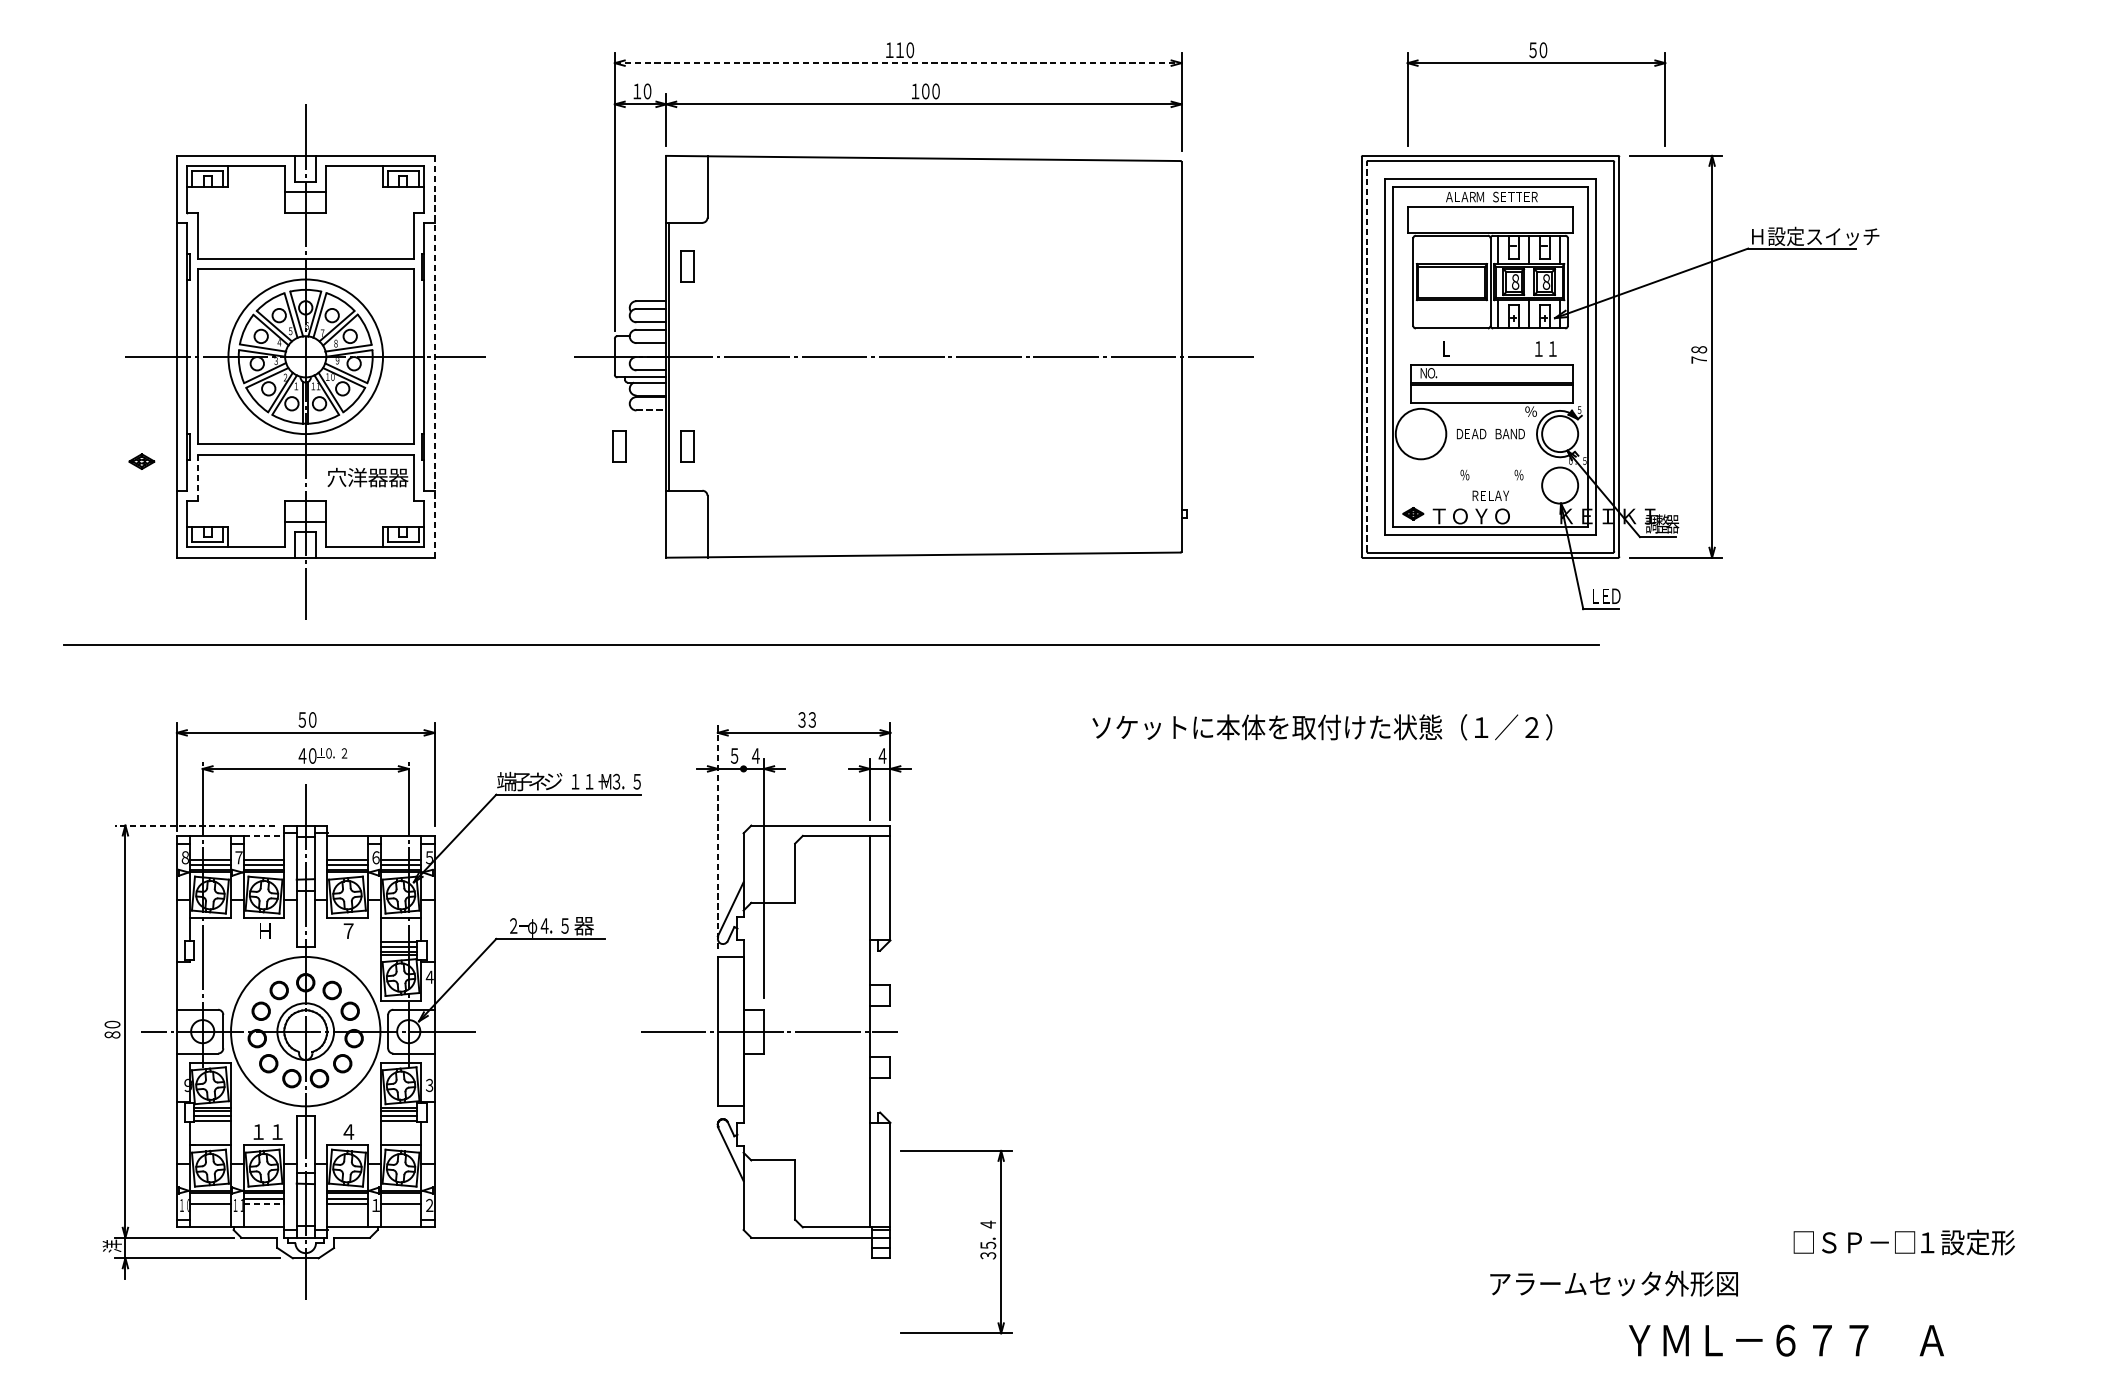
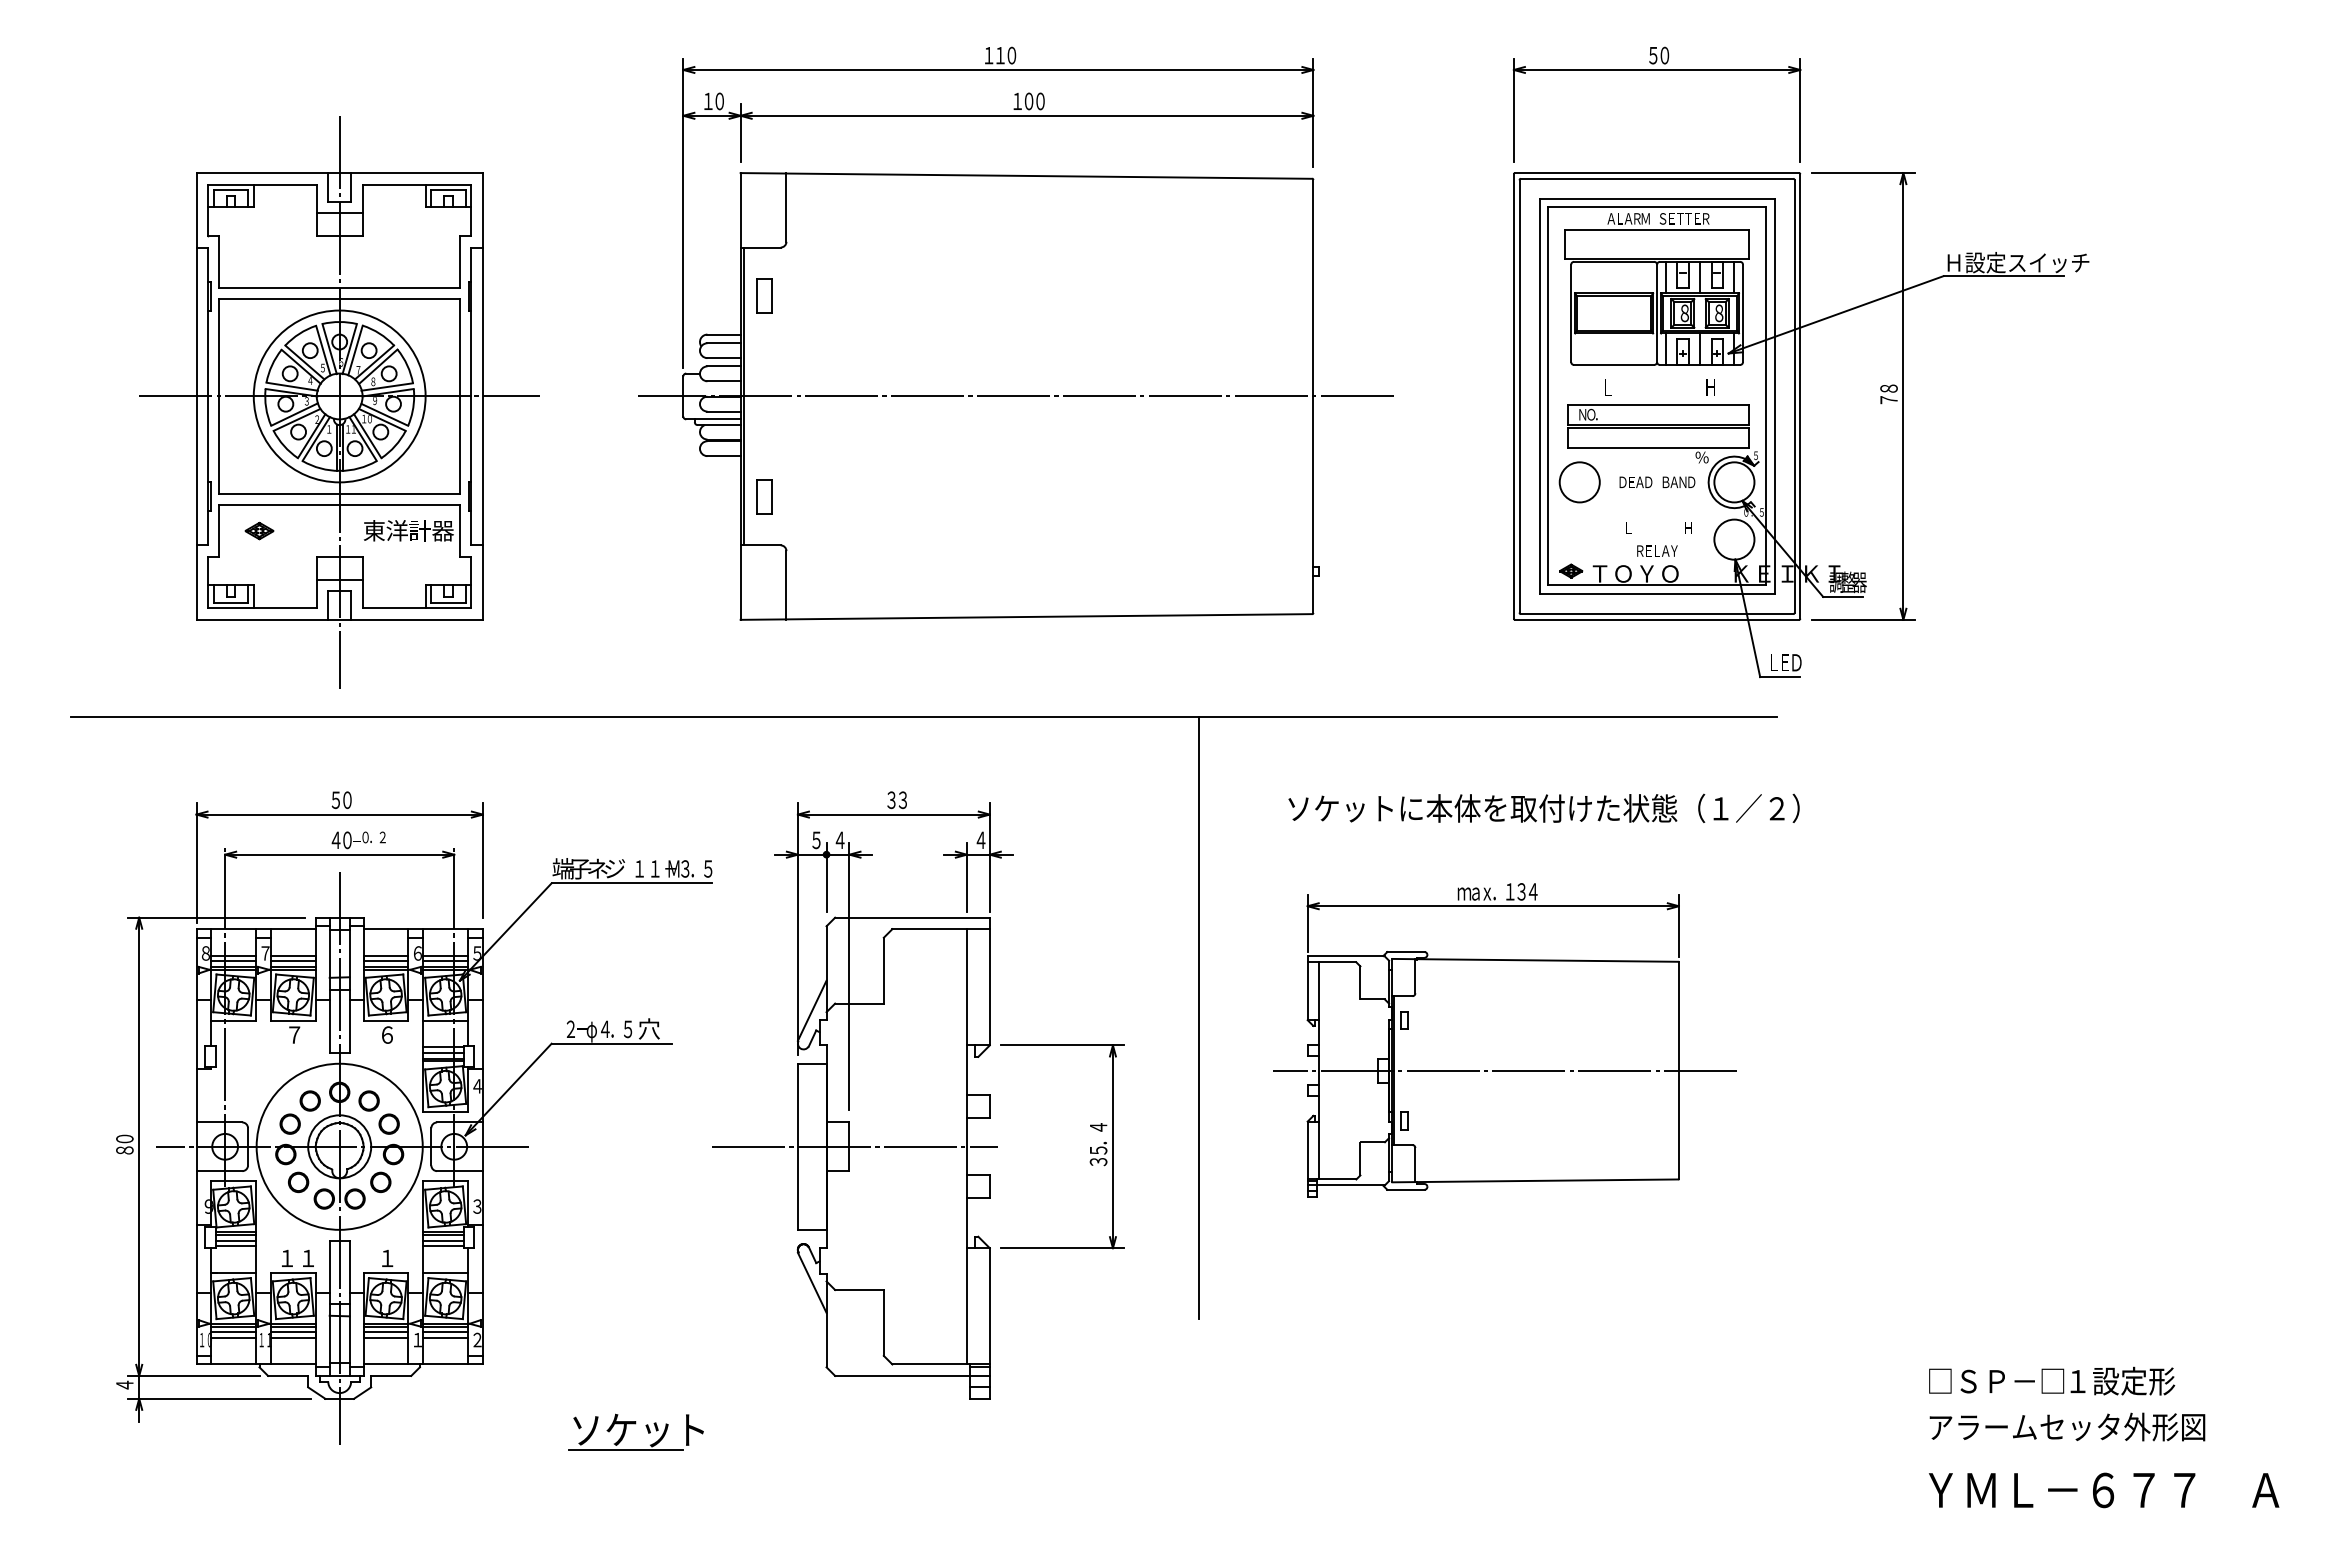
line: (898, 62) -> (998, 69), dashed -> solid
part: (1535, 63) -> (1656, 70), moved
text: (1545, 348) -> (1718, 387), １１ -> Ｈ
line: (434, 356) -> (482, 396), dashed -> solid
line: (1366, 356) -> (1519, 396), dashed -> solid
line: (651, 410) -> (724, 456), dashed -> solid
circle: (1420, 434) -> (1579, 482), size x0.71
part: (619, 446) -> (688, 496), removed
part: (141, 461) -> (259, 530), moved
text: (1464, 474) -> (1628, 527), ％ -> Ｌ
text: (1518, 474) -> (1688, 527), ％ -> Ｈ
text: (377, 477) -> (419, 530), 器 -> 計
line: (197, 478) -> (219, 531), dashed -> solid
text: (336, 478) -> (373, 531), 穴 -> 東
text: (1321, 726) -> (1543, 807), moved
line: (743, 789) -> (826, 877), added
line: (194, 825) -> (216, 917), dashed -> solid
line: (717, 835) -> (797, 928), dashed -> solid
line: (264, 836) -> (293, 929), dashed -> solid
line: (1078, 915) -> (1198, 1017), added
text: (584, 925) -> (649, 1028), 器 -> 穴
text: (265, 930) -> (294, 1034), Ｈ -> ７
text: (348, 930) -> (387, 1034), ７ -> ６
part: (1353, 936) -> (1504, 1040), added
text: (348, 1132) -> (387, 1258), ４ -> １
line: (210, 1198) -> (233, 1332), added
line: (400, 1198) -> (445, 1332), added
line: (264, 1204) -> (293, 1338), dashed -> solid
text: (1904, 1241) -> (2052, 1380), moved
part: (981, 1242) -> (1090, 1147), moved
text: (112, 1246) -> (124, 1385), 洋 -> ４
part: (571, 1281) -> (635, 1424), added
text: (1614, 1283) -> (2067, 1426), moved
text: (1786, 1340) -> (2104, 1490), moved

